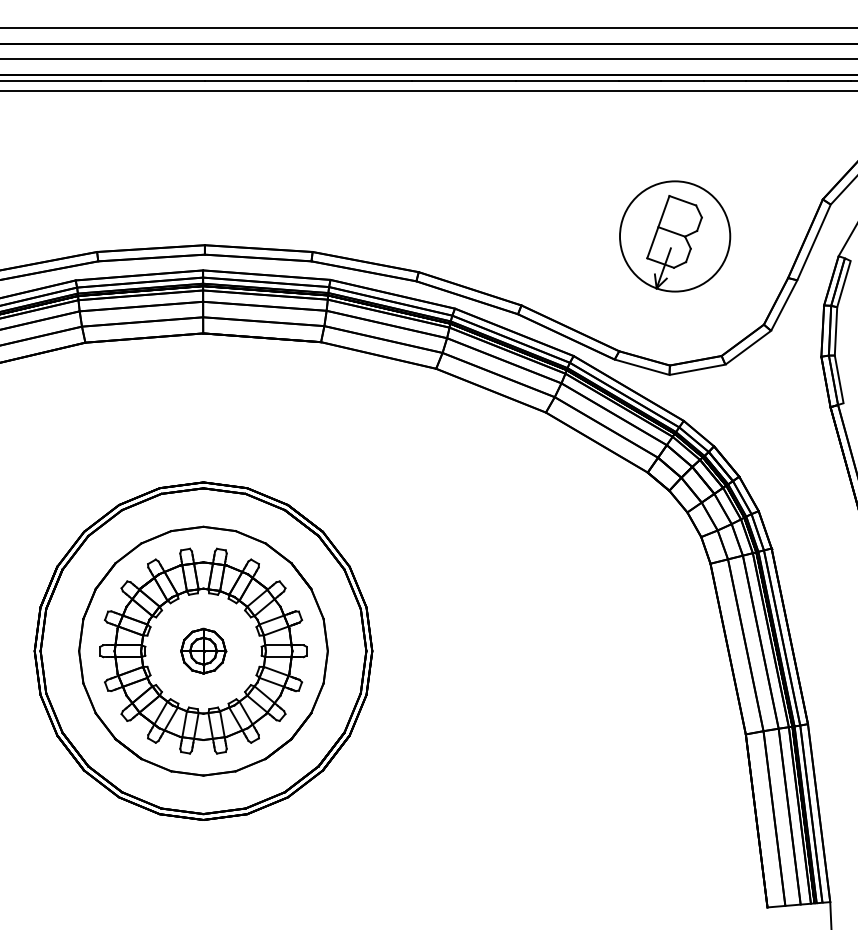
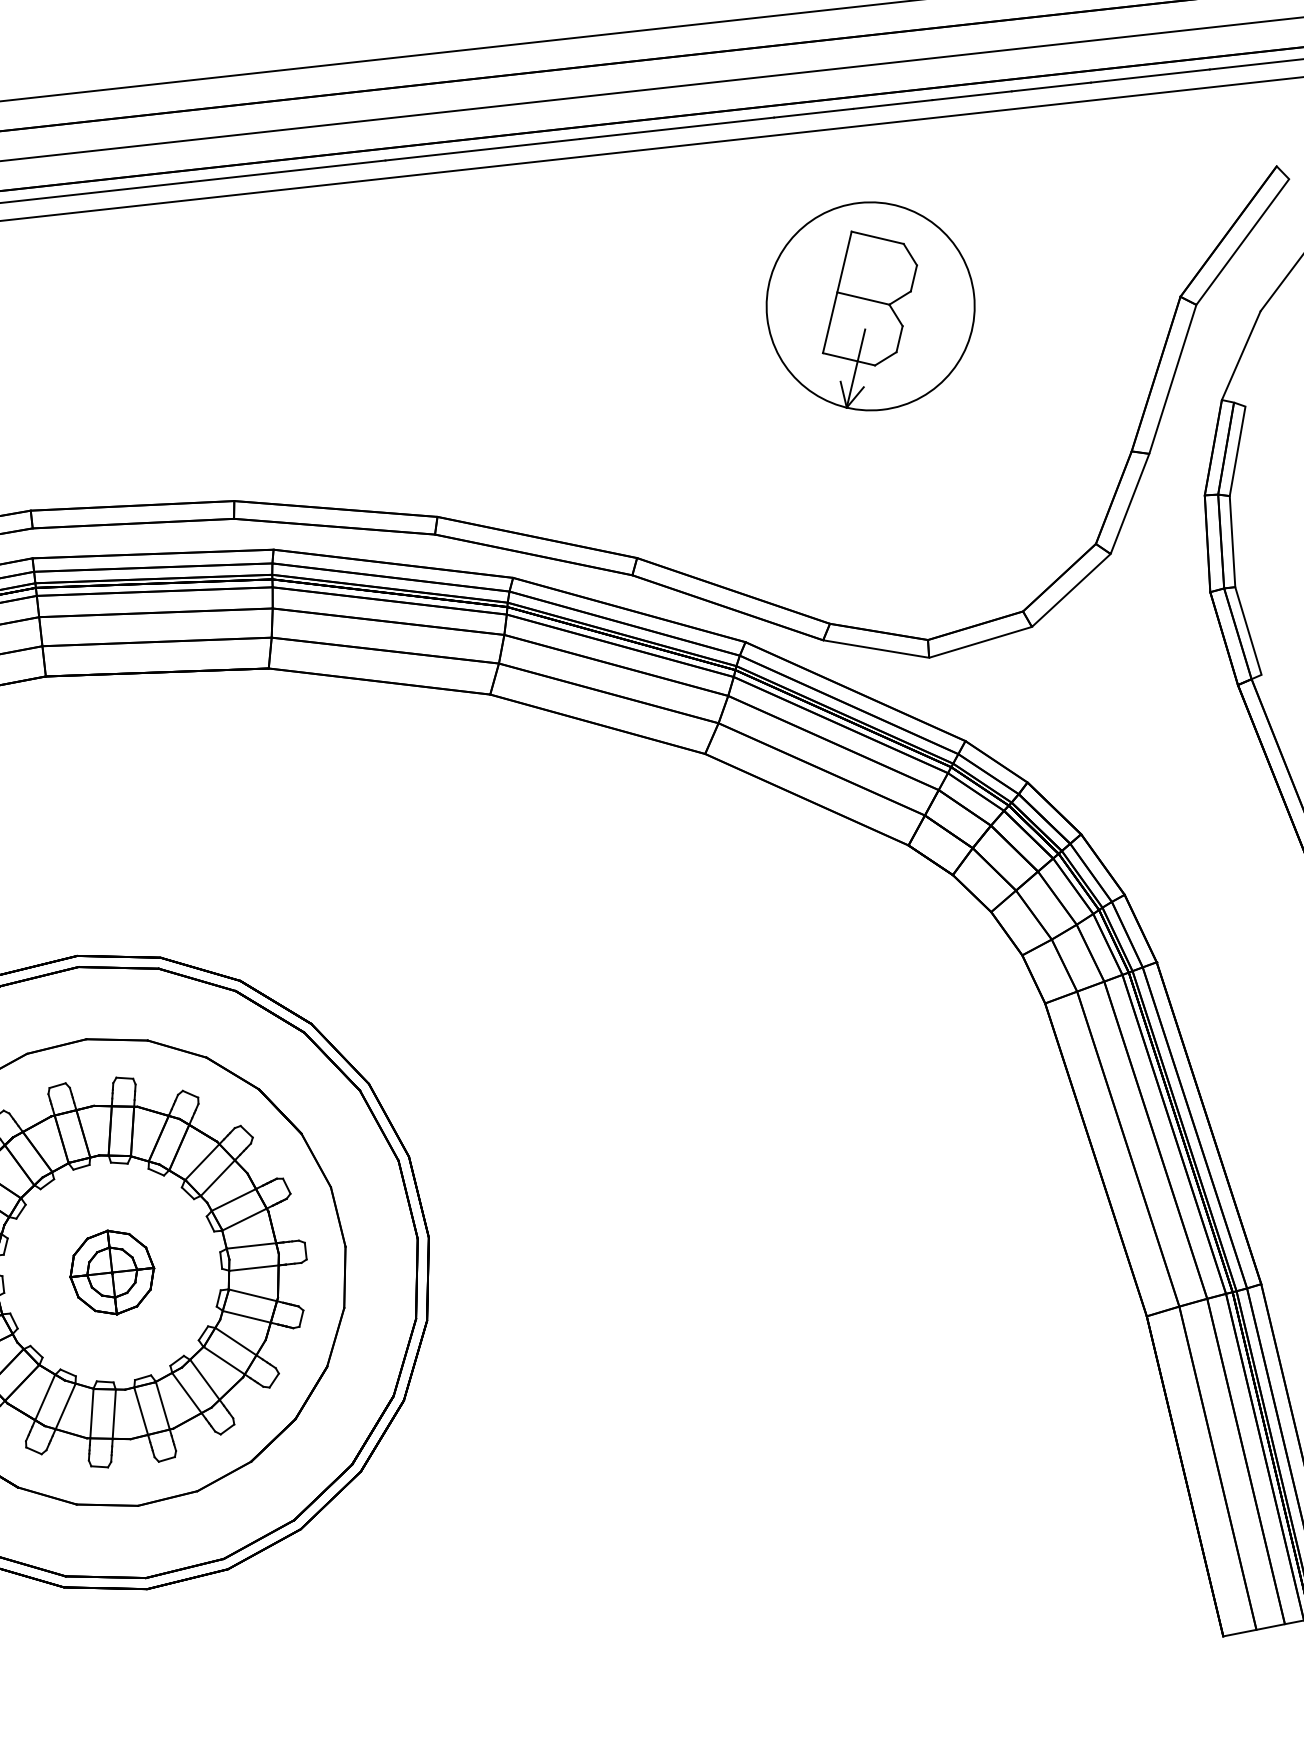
part: (675, 236) -> (871, 306), moved

